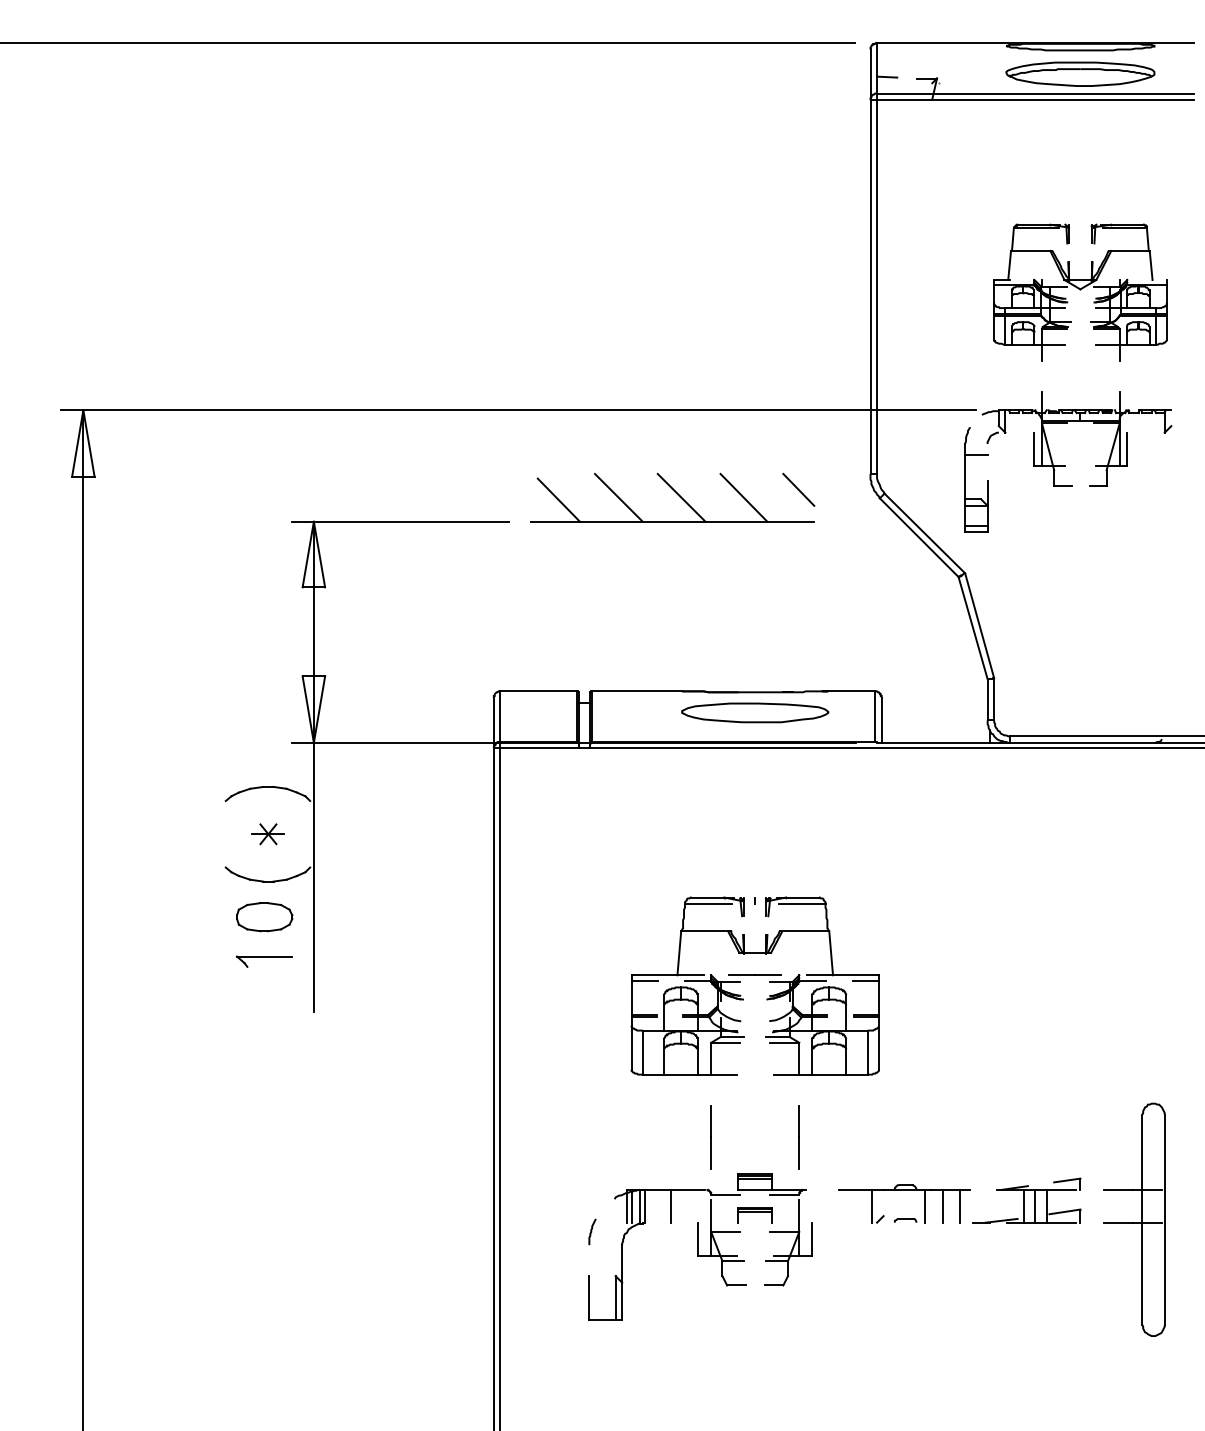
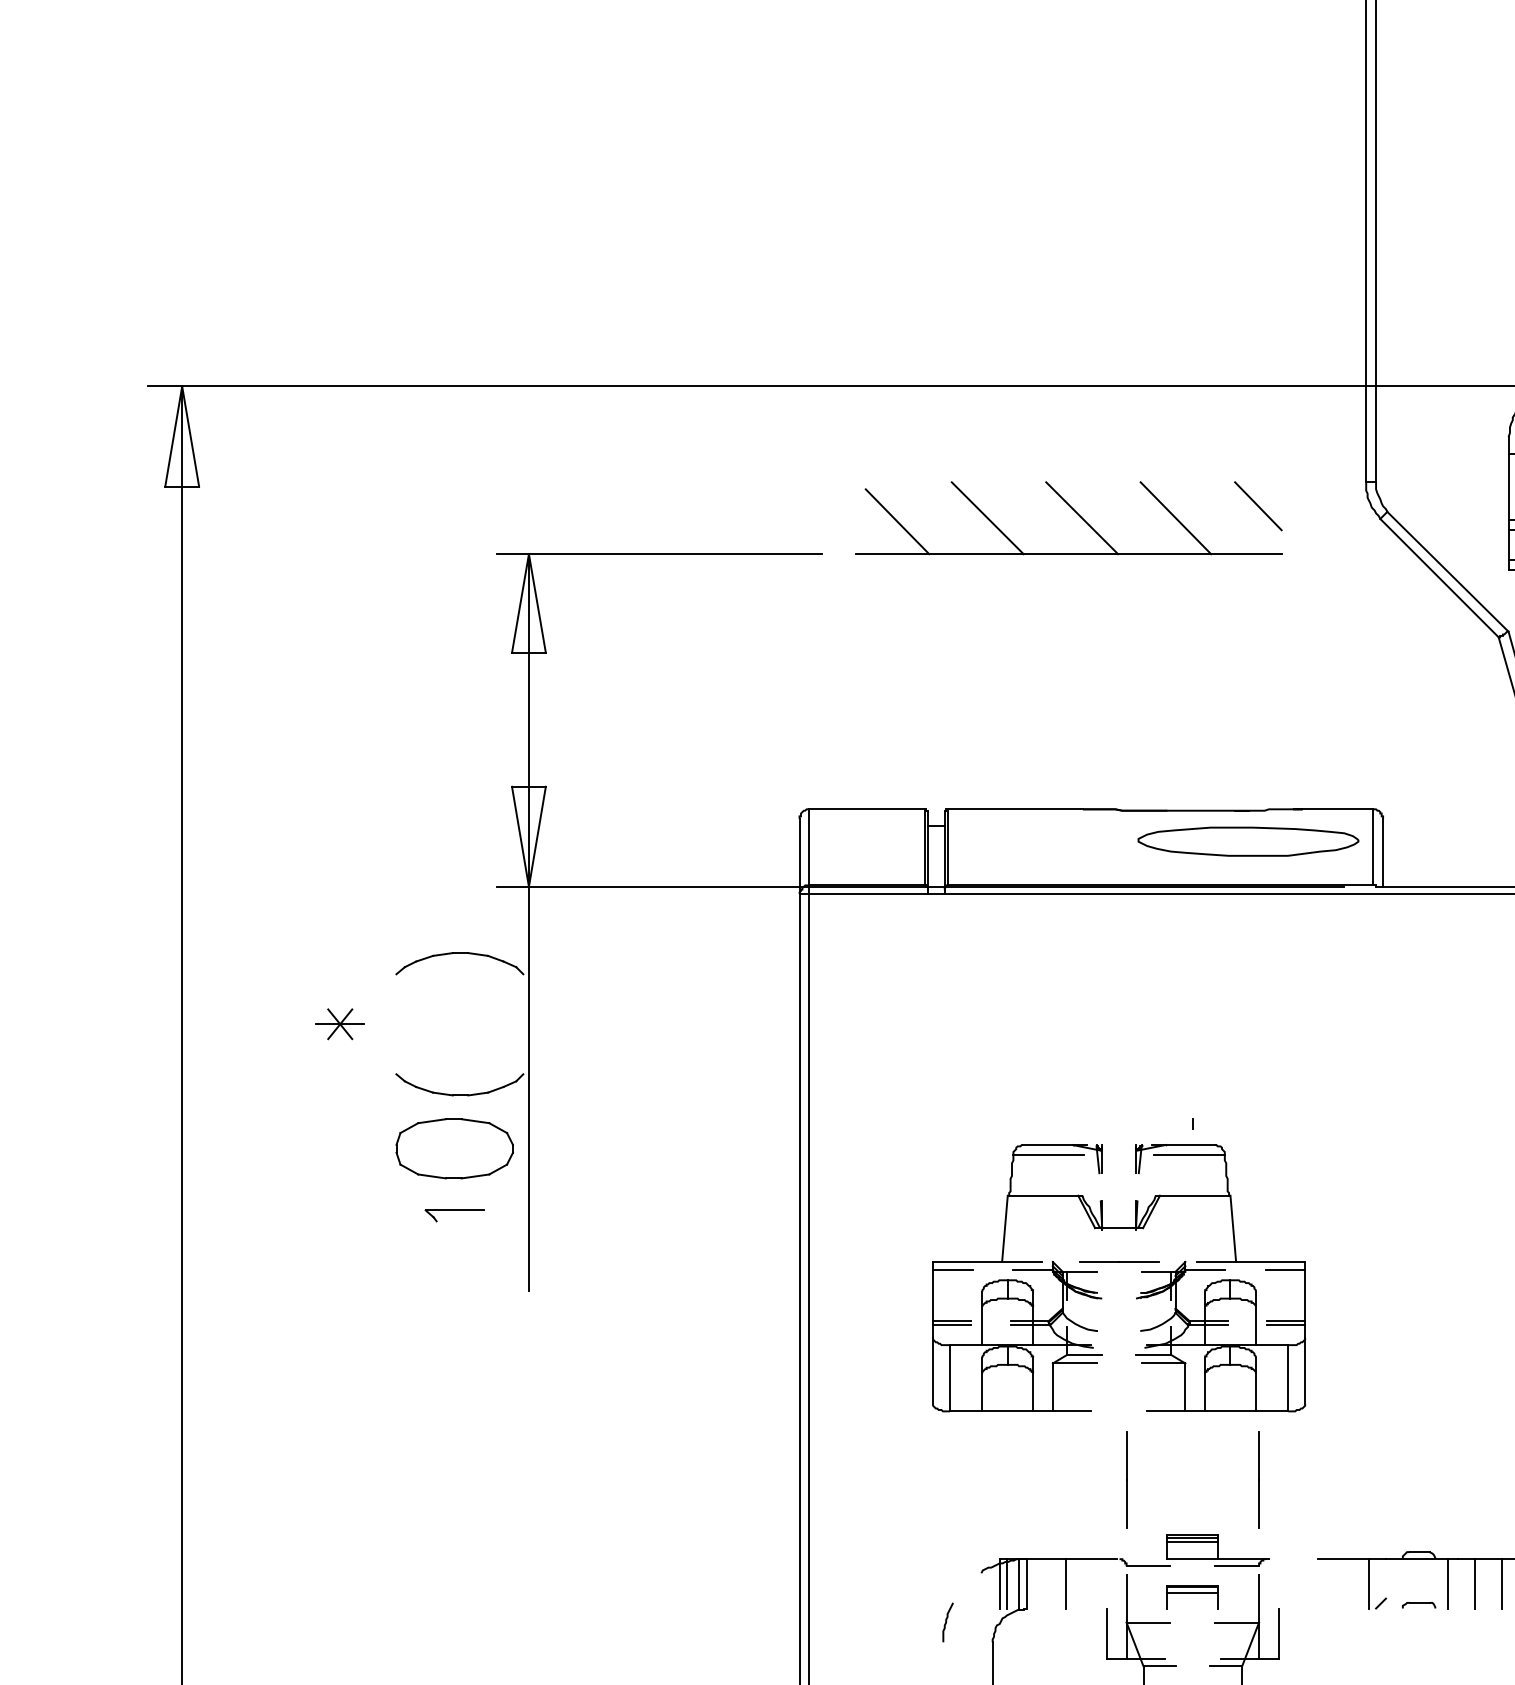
part: (755, 712) -> (1248, 841), moved
part: (267, 834) -> (338, 1024), moved
part: (264, 917) -> (454, 1149), size x1.4
part: (264, 961) -> (454, 1215), size x0.7
part: (754, 975) -> (1118, 1262), moved

